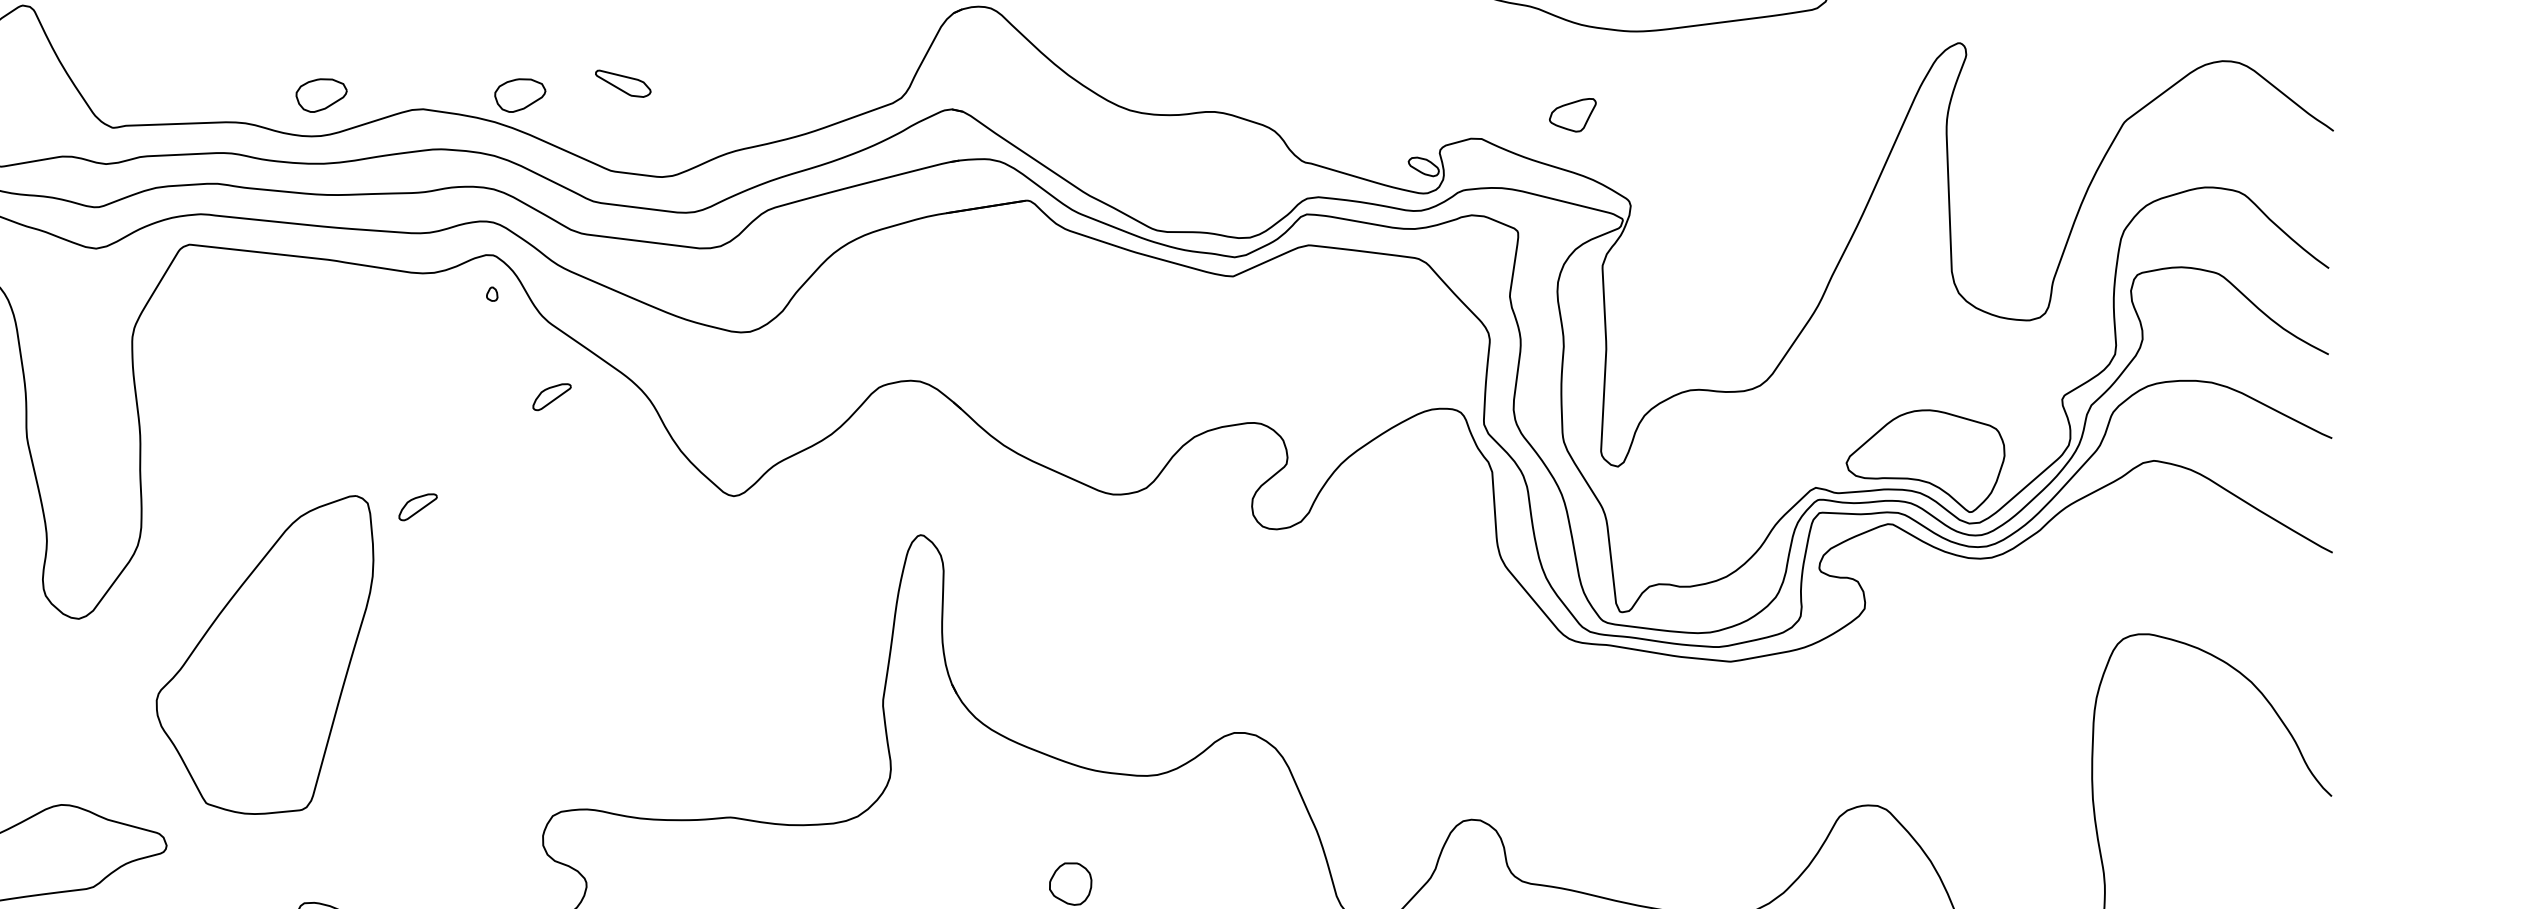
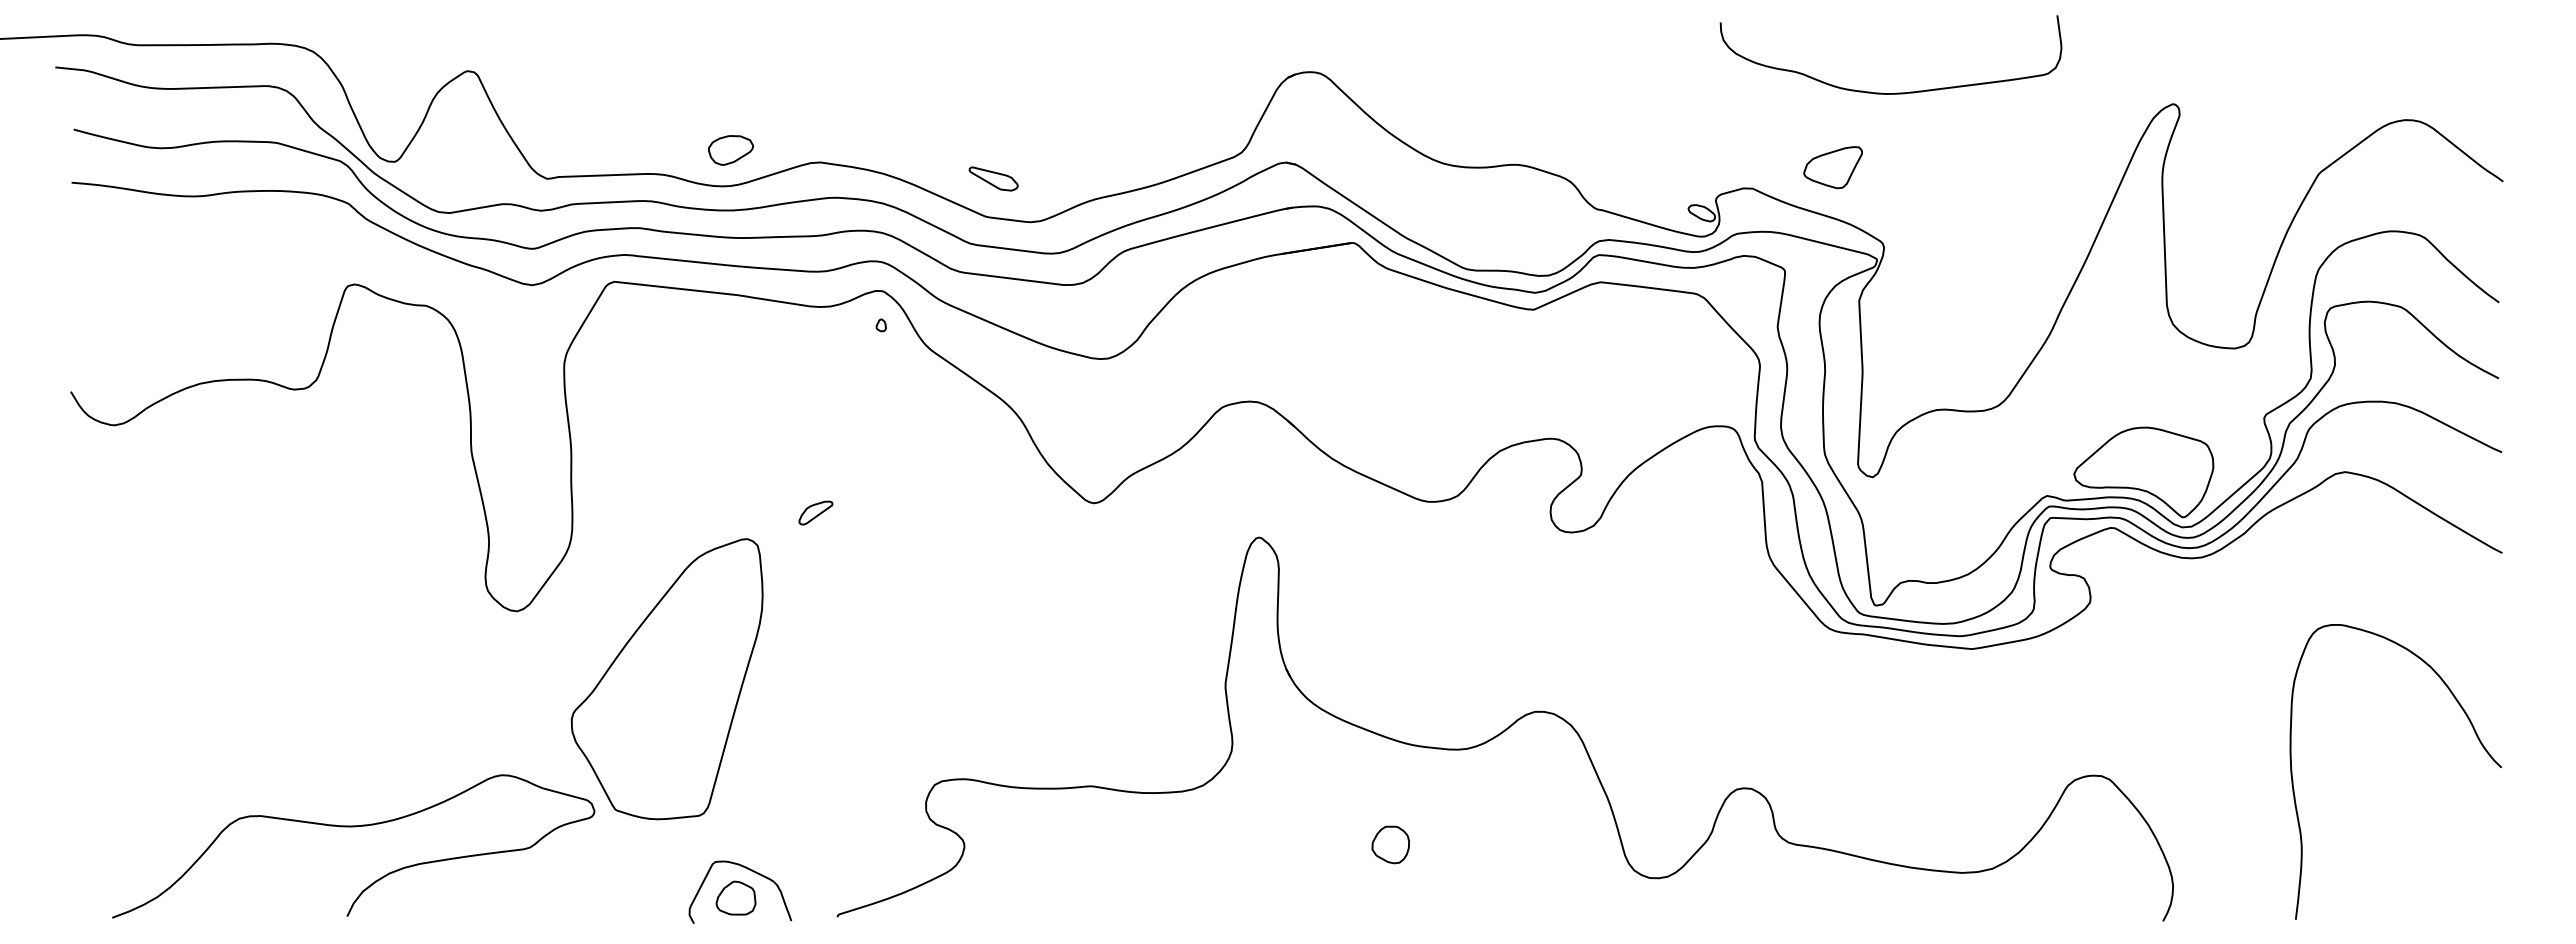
part: (623, 83) -> (993, 178), moved
part: (520, 95) -> (906, 150), removed
part: (1572, 114) -> (1832, 167), size x1.43
part: (551, 396) -> (933, 415), removed
part: (264, 655) -> (666, 679), moved

